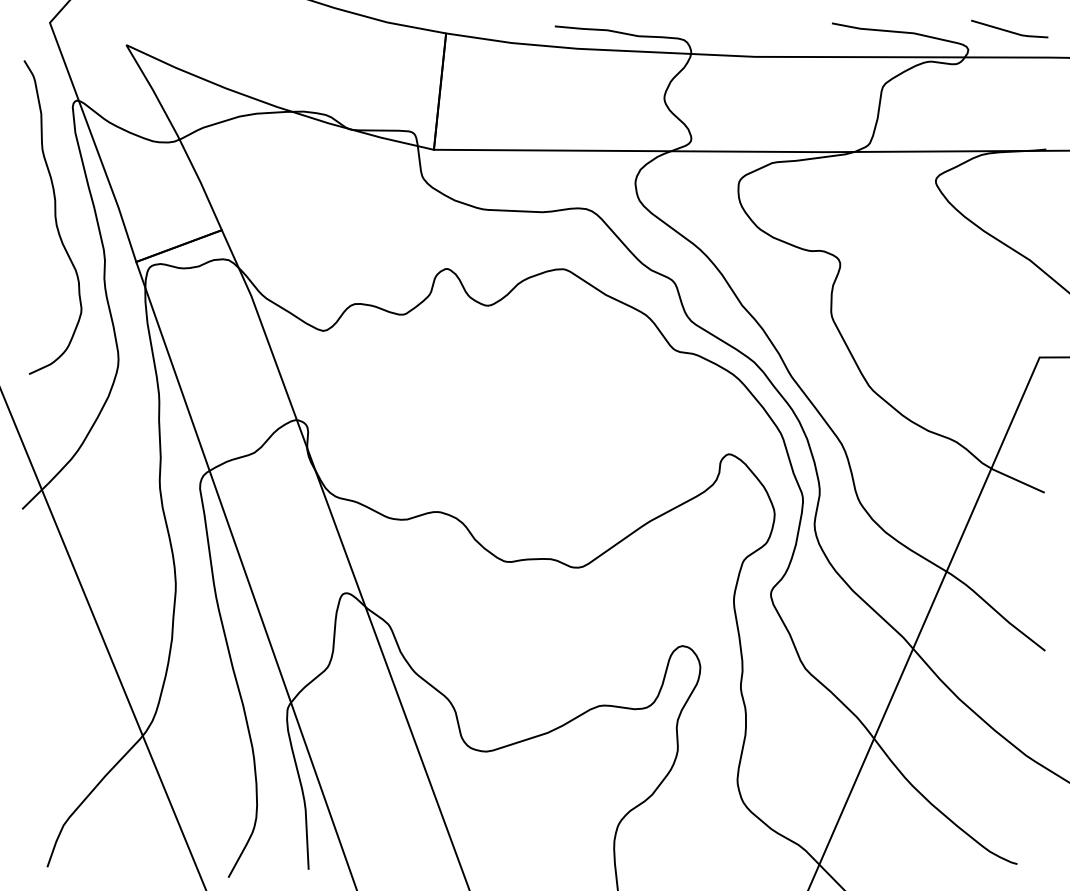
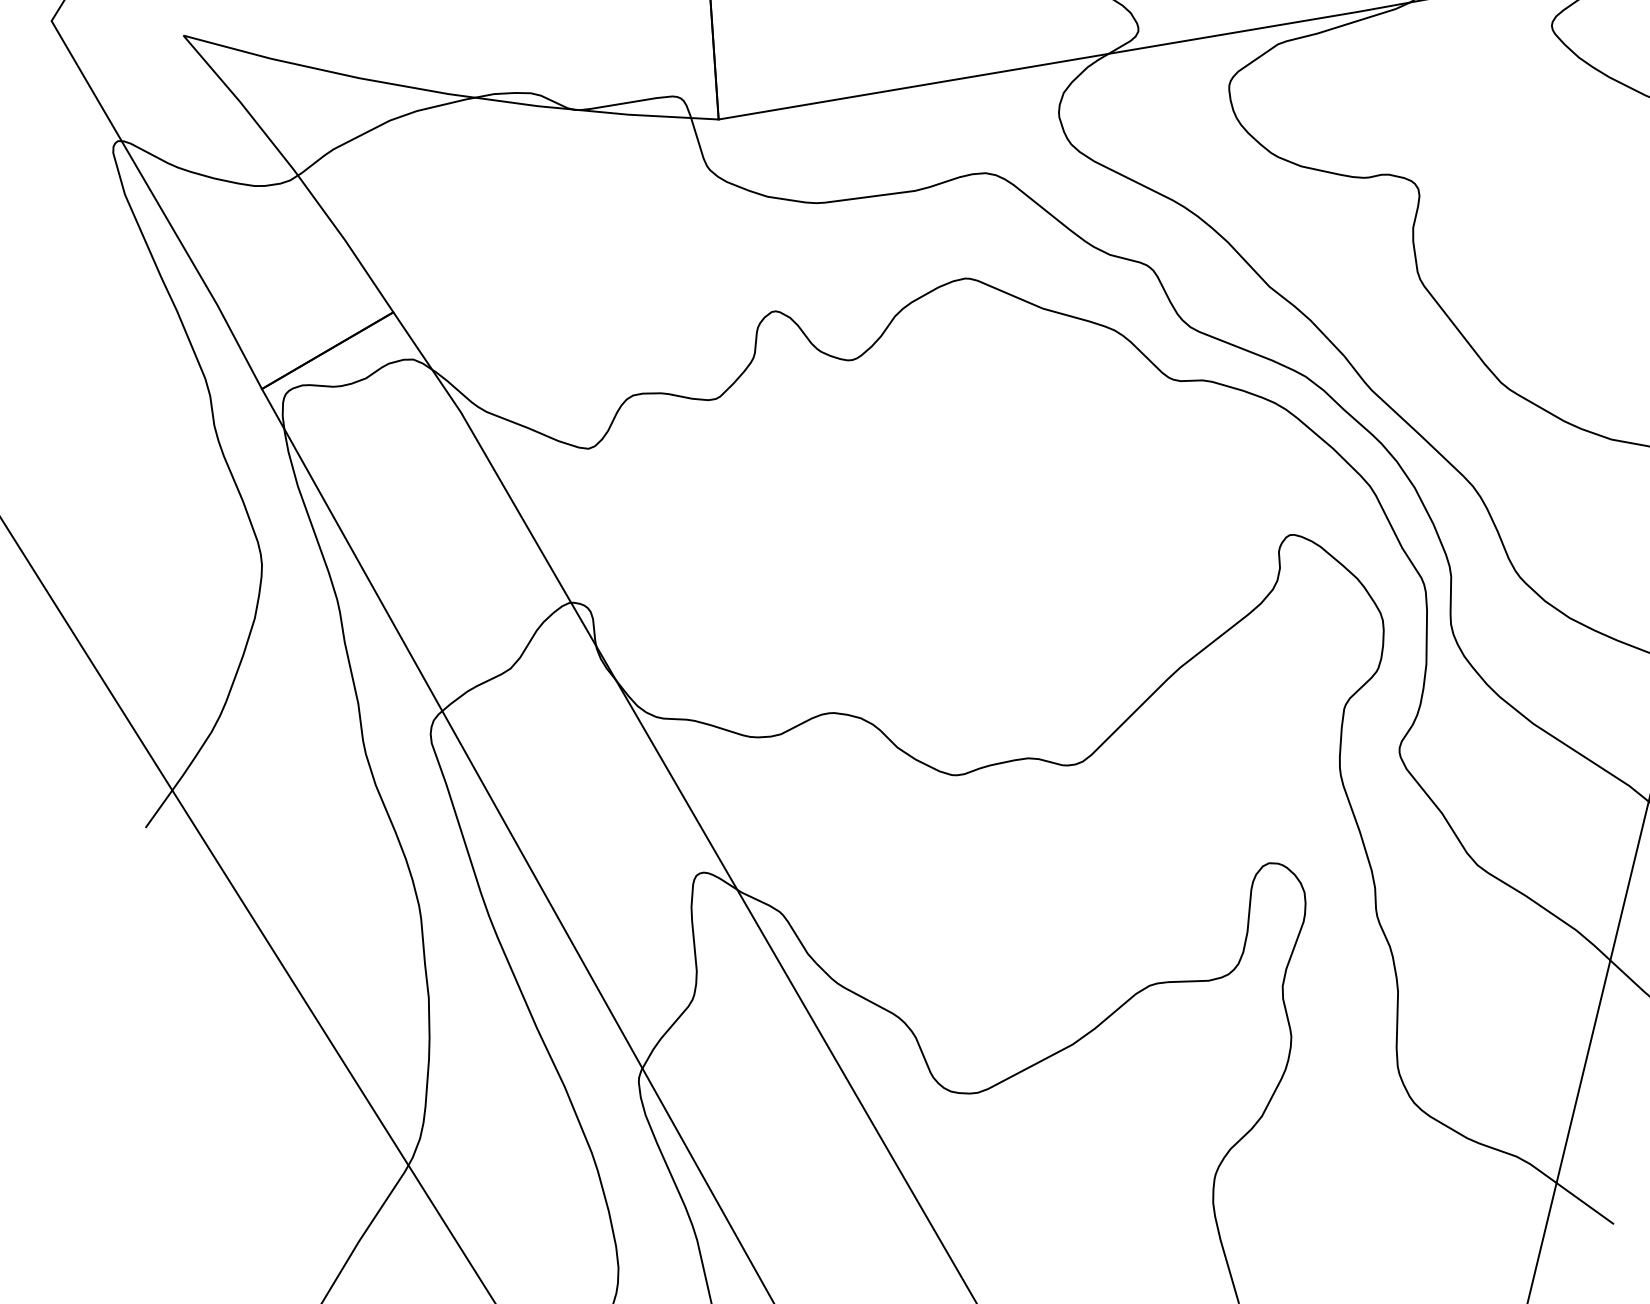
curve: (54, 217) -> (114, 339), removed

